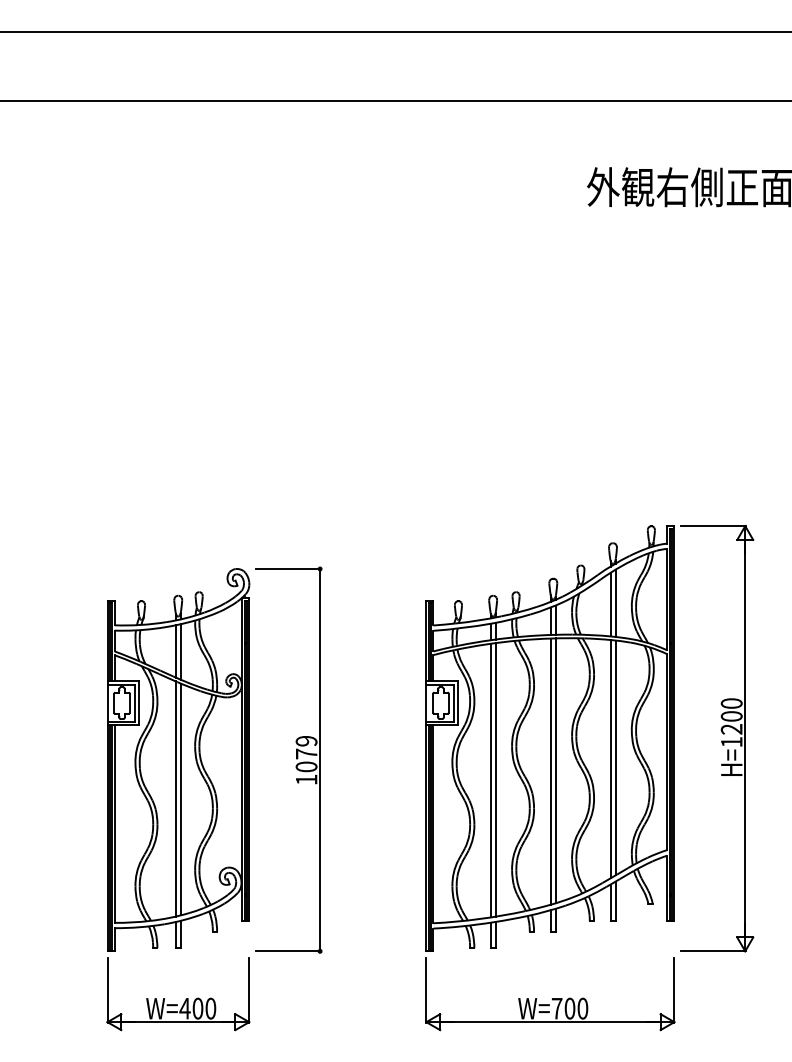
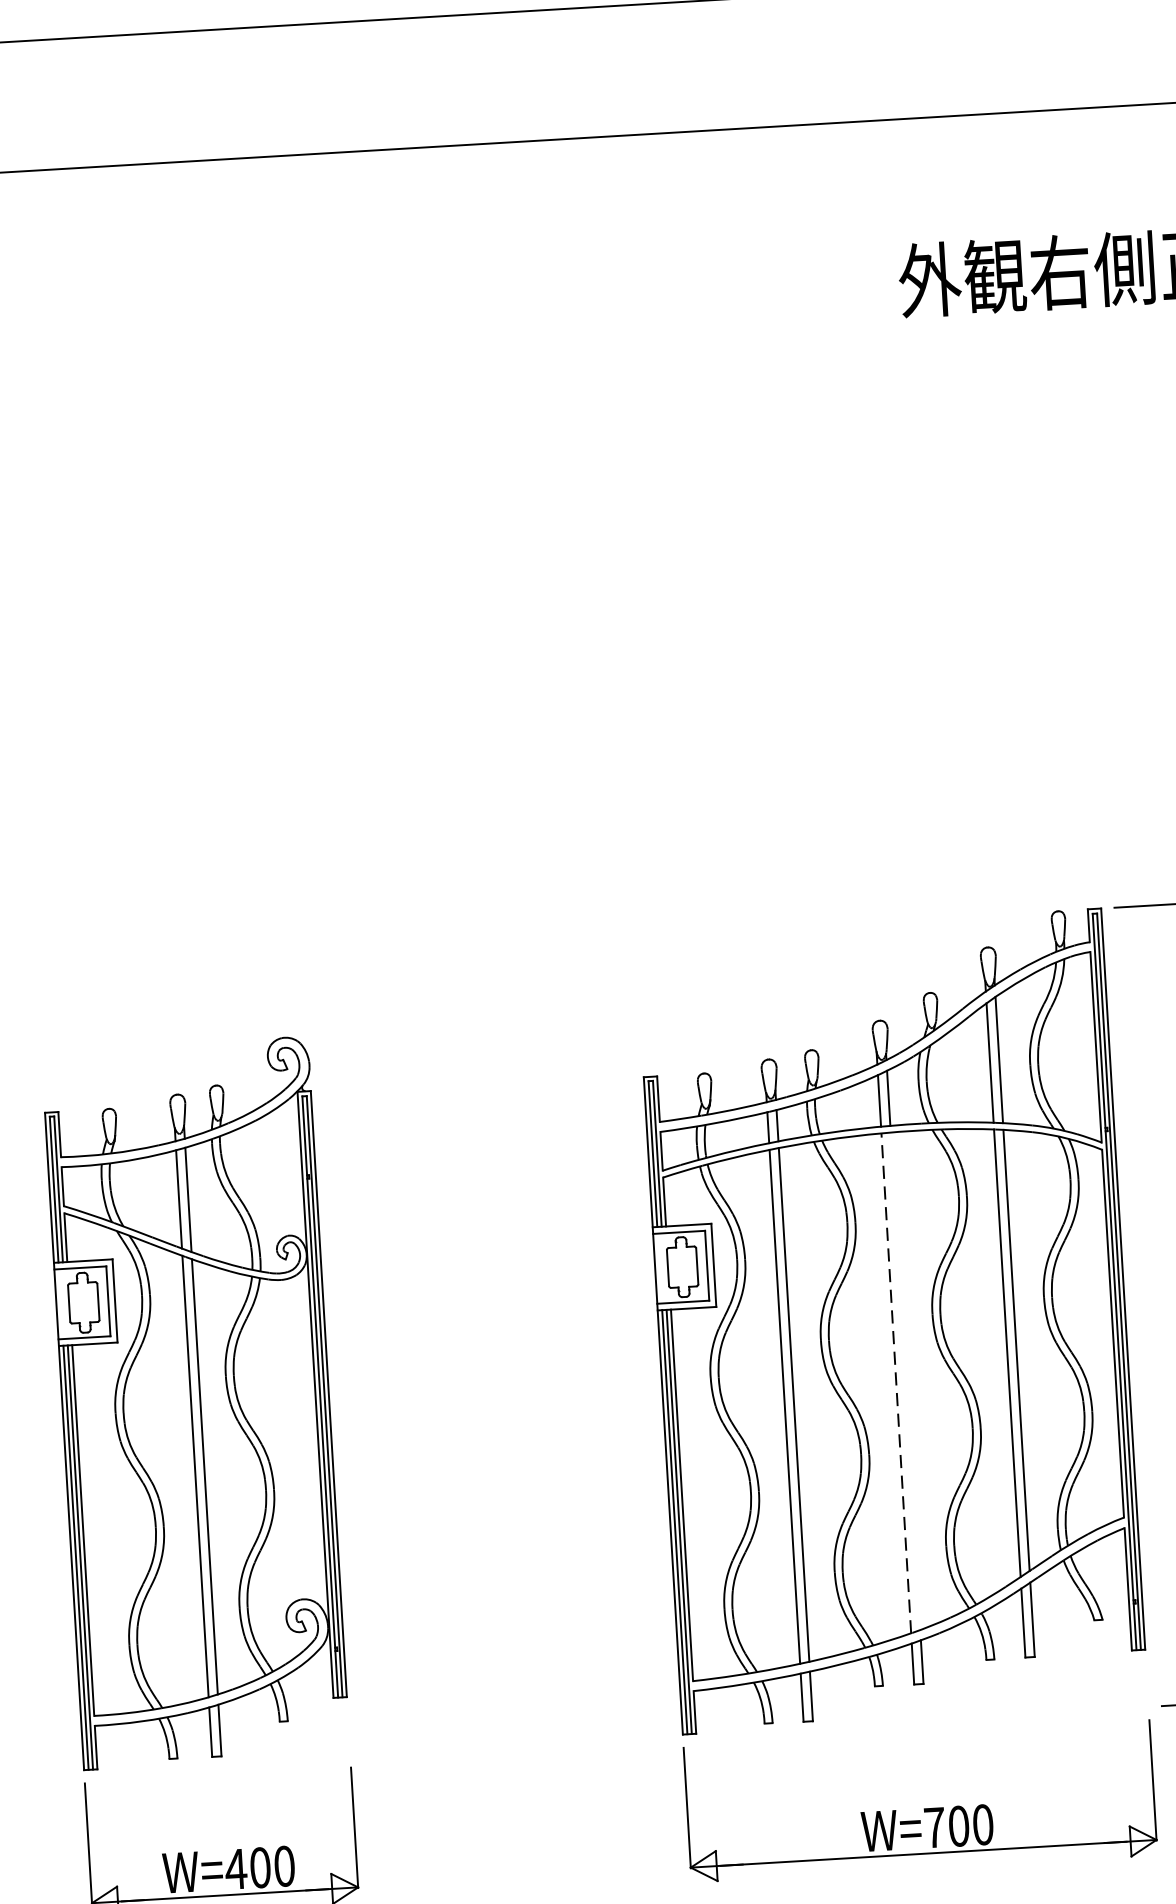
part: (296, 759) -> (417, 1388), removed
line: (555, 770) -> (905, 1380), removed
line: (550, 771) -> (895, 1383), solid -> dashed

